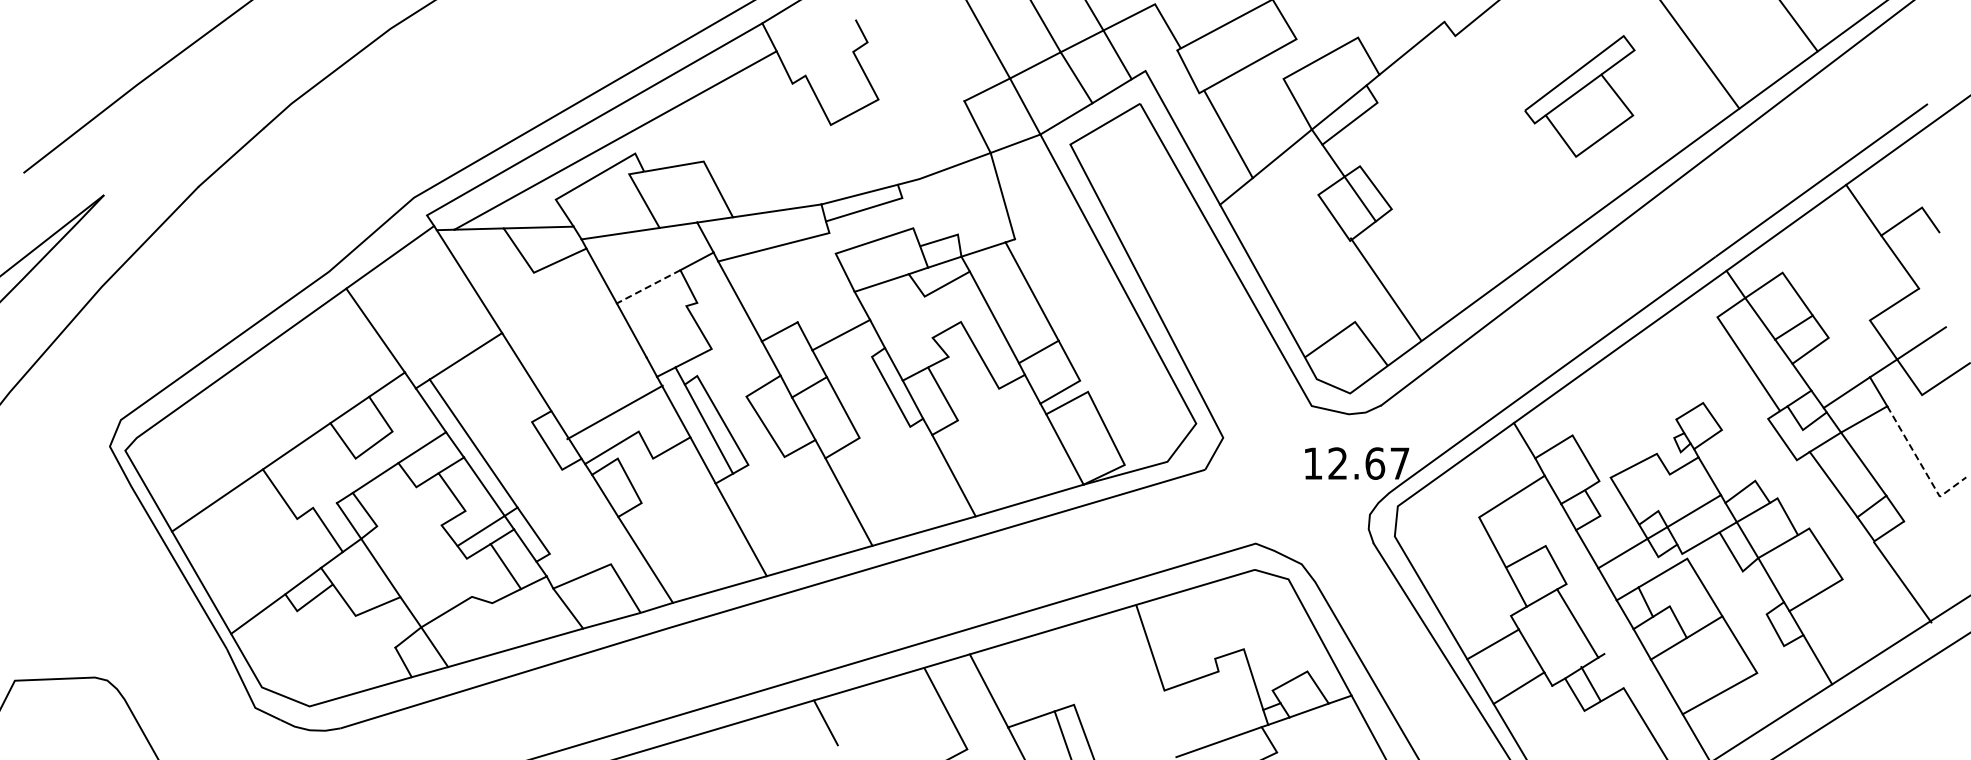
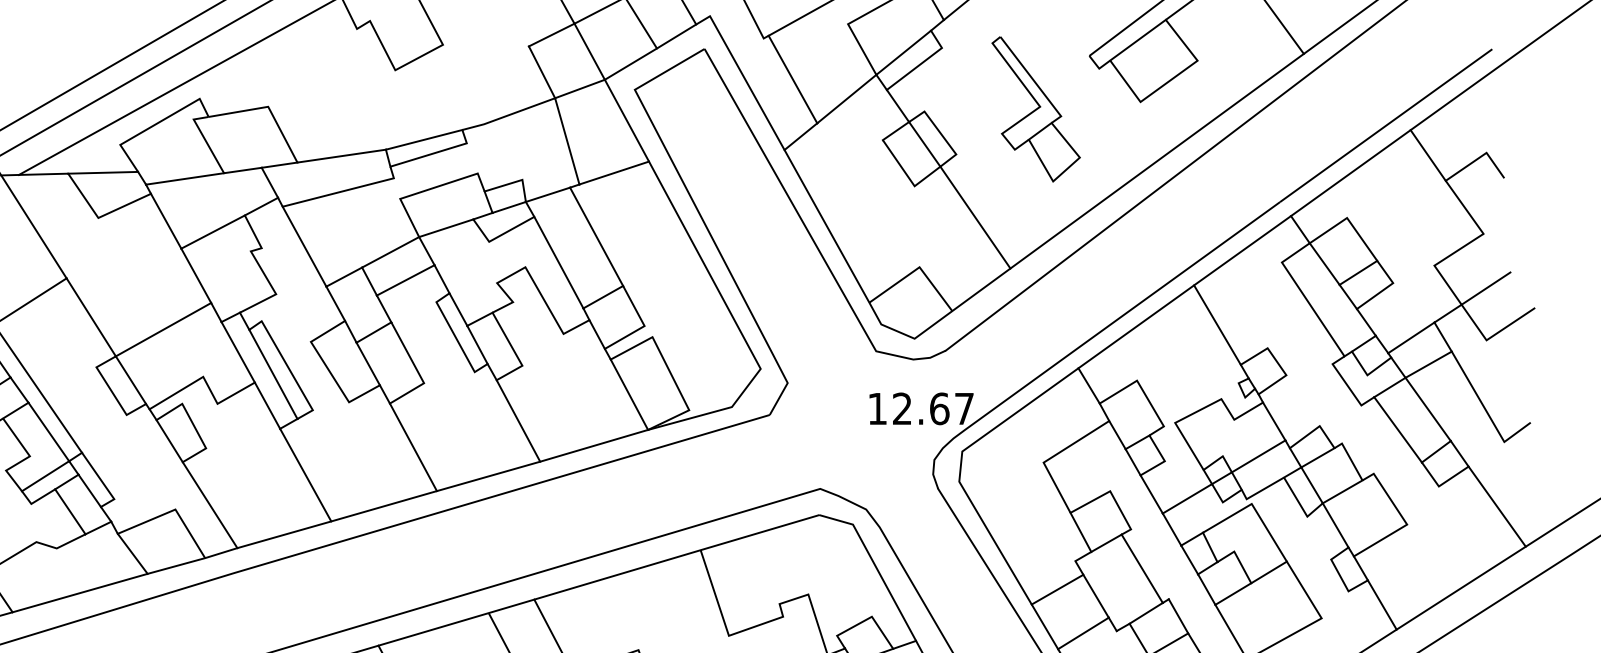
part: (1471, 164) -> (1035, 109), added
line: (1049, 227) -> (613, 172), added
line: (648, 286) -> (212, 231), dashed -> solid
line: (1385, 289) -> (974, 217), moved
line: (825, 306) -> (389, 251), added
line: (1652, 379) -> (1216, 324), added
line: (614, 412) -> (162, 329), moved
line: (1922, 466) -> (1486, 411), dashed -> solid
line: (1902, 582) -> (1496, 506), moved
line: (1590, 684) -> (1177, 616), moved

